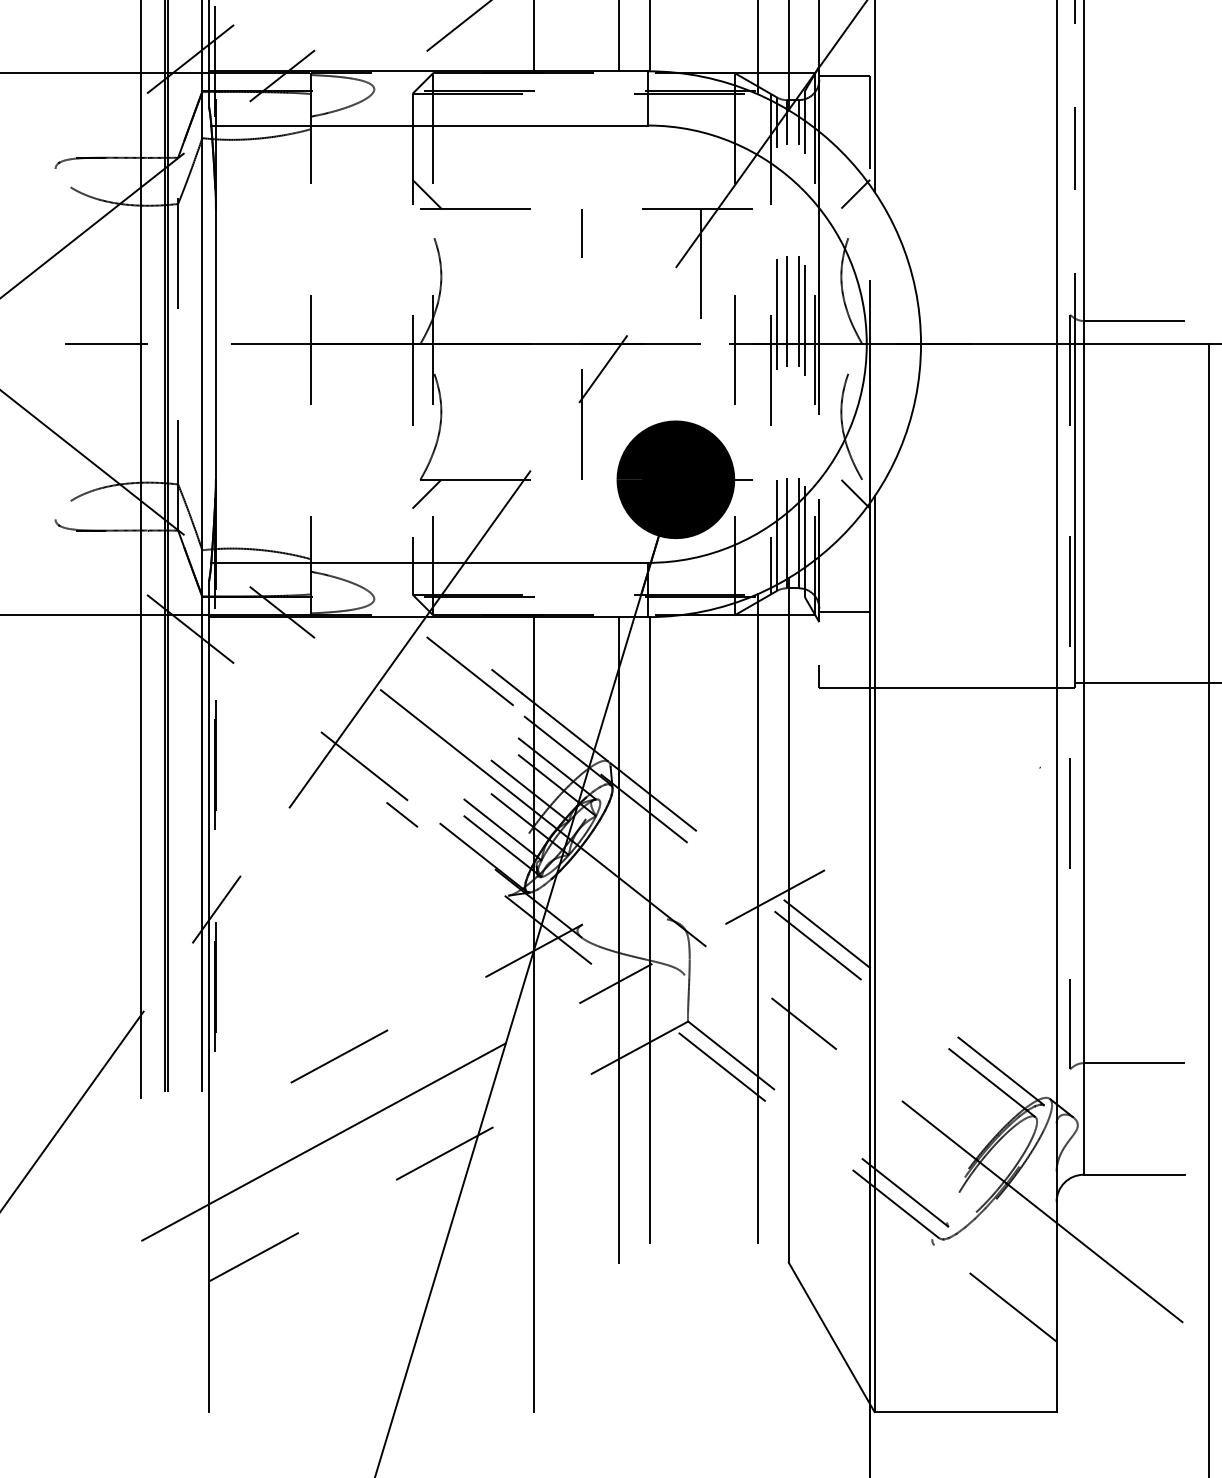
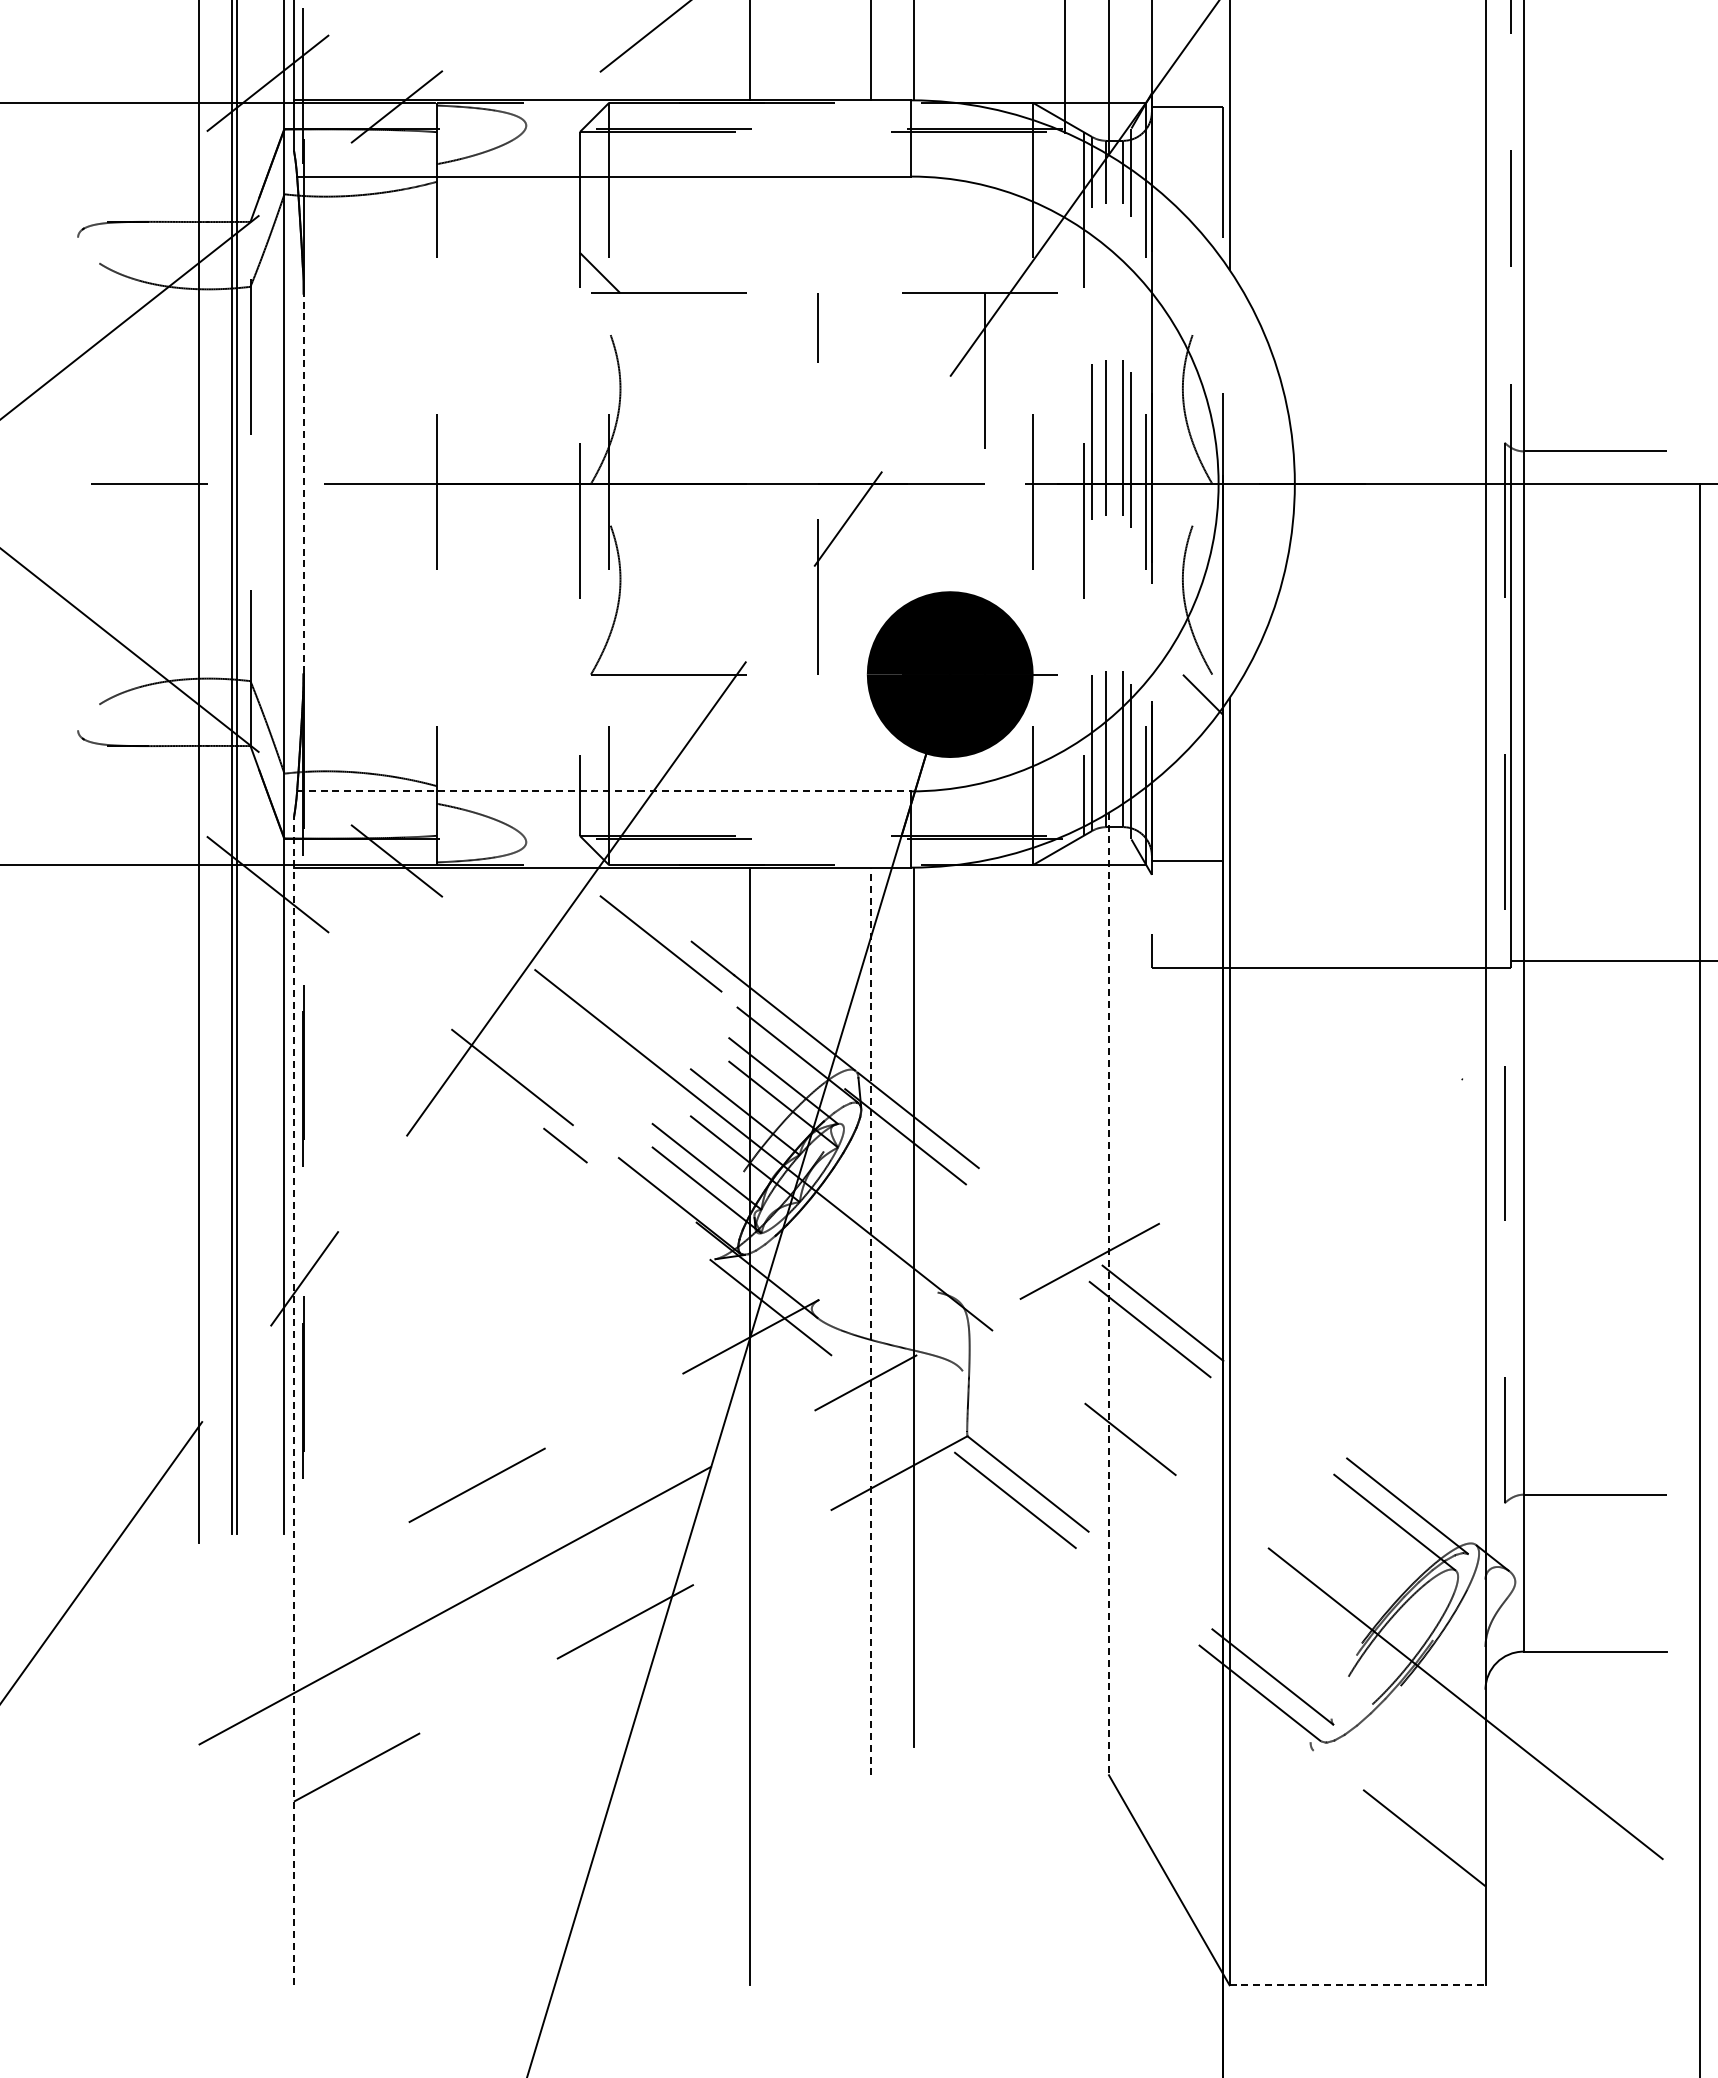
line: (855, 193) -> (1202, 272), removed
line: (215, 343) -> (303, 483), solid -> dashed
line: (426, 493) -> (599, 694), removed
line: (429, 562) -> (604, 791), solid -> dashed
line: (757, 917) -> (1065, 1290), removed
line: (788, 920) -> (1108, 1294), solid -> dashed
line: (619, 939) -> (870, 1321), solid -> dashed
line: (209, 996) -> (294, 1400), solid -> dashed
line: (965, 1412) -> (1357, 1985), solid -> dashed

